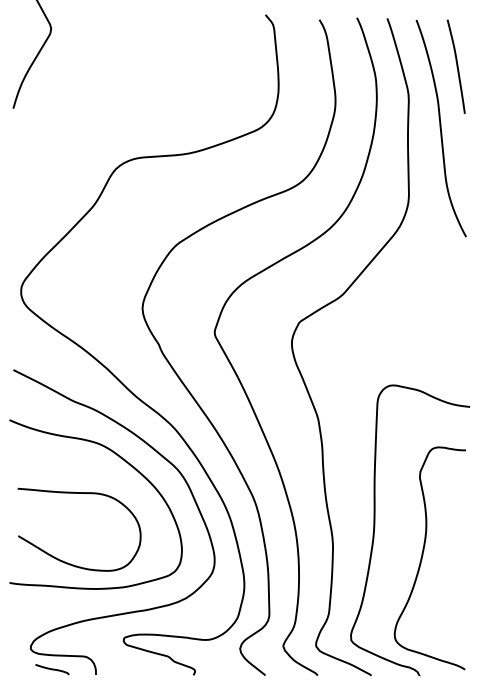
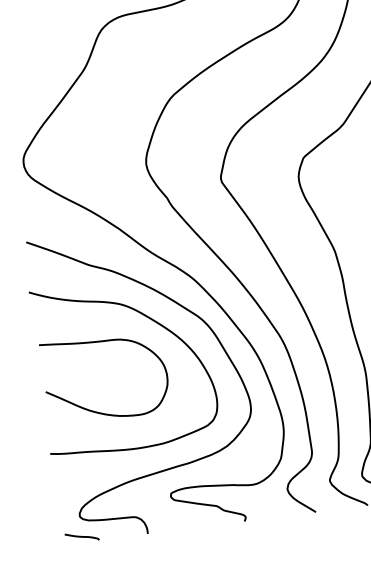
curve: (68, 562) -> (99, 411), moved
curve: (52, 669) -> (82, 536), moved

